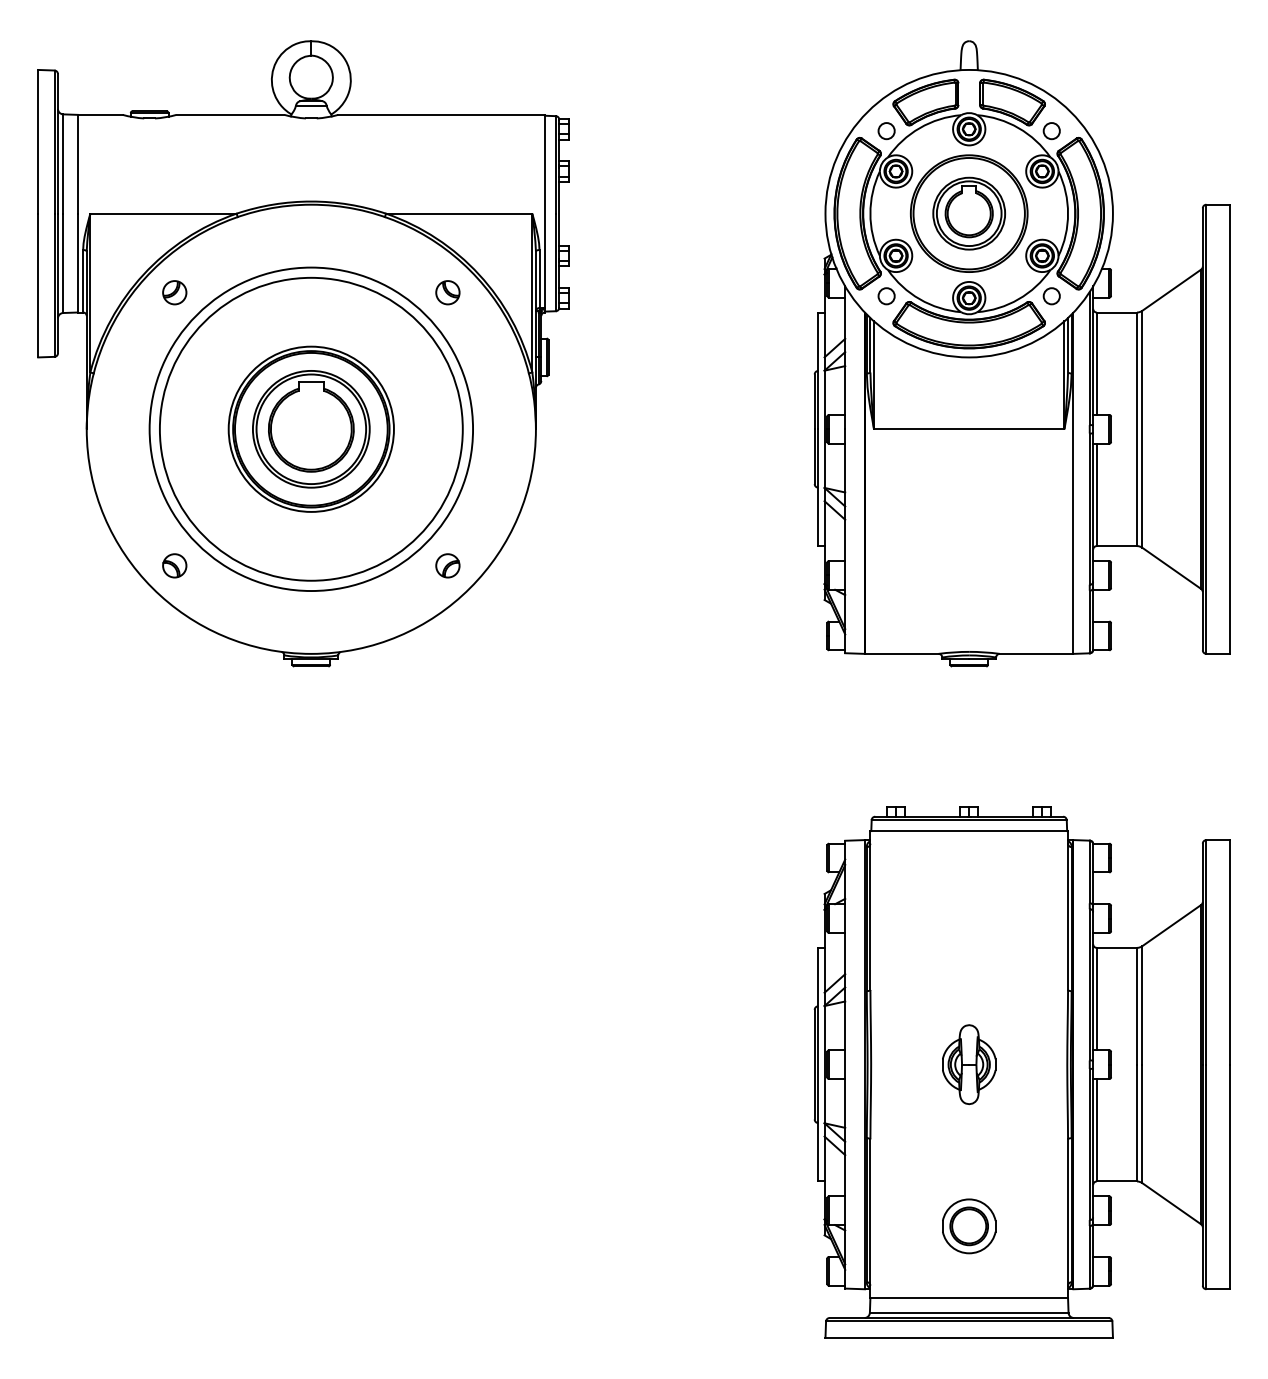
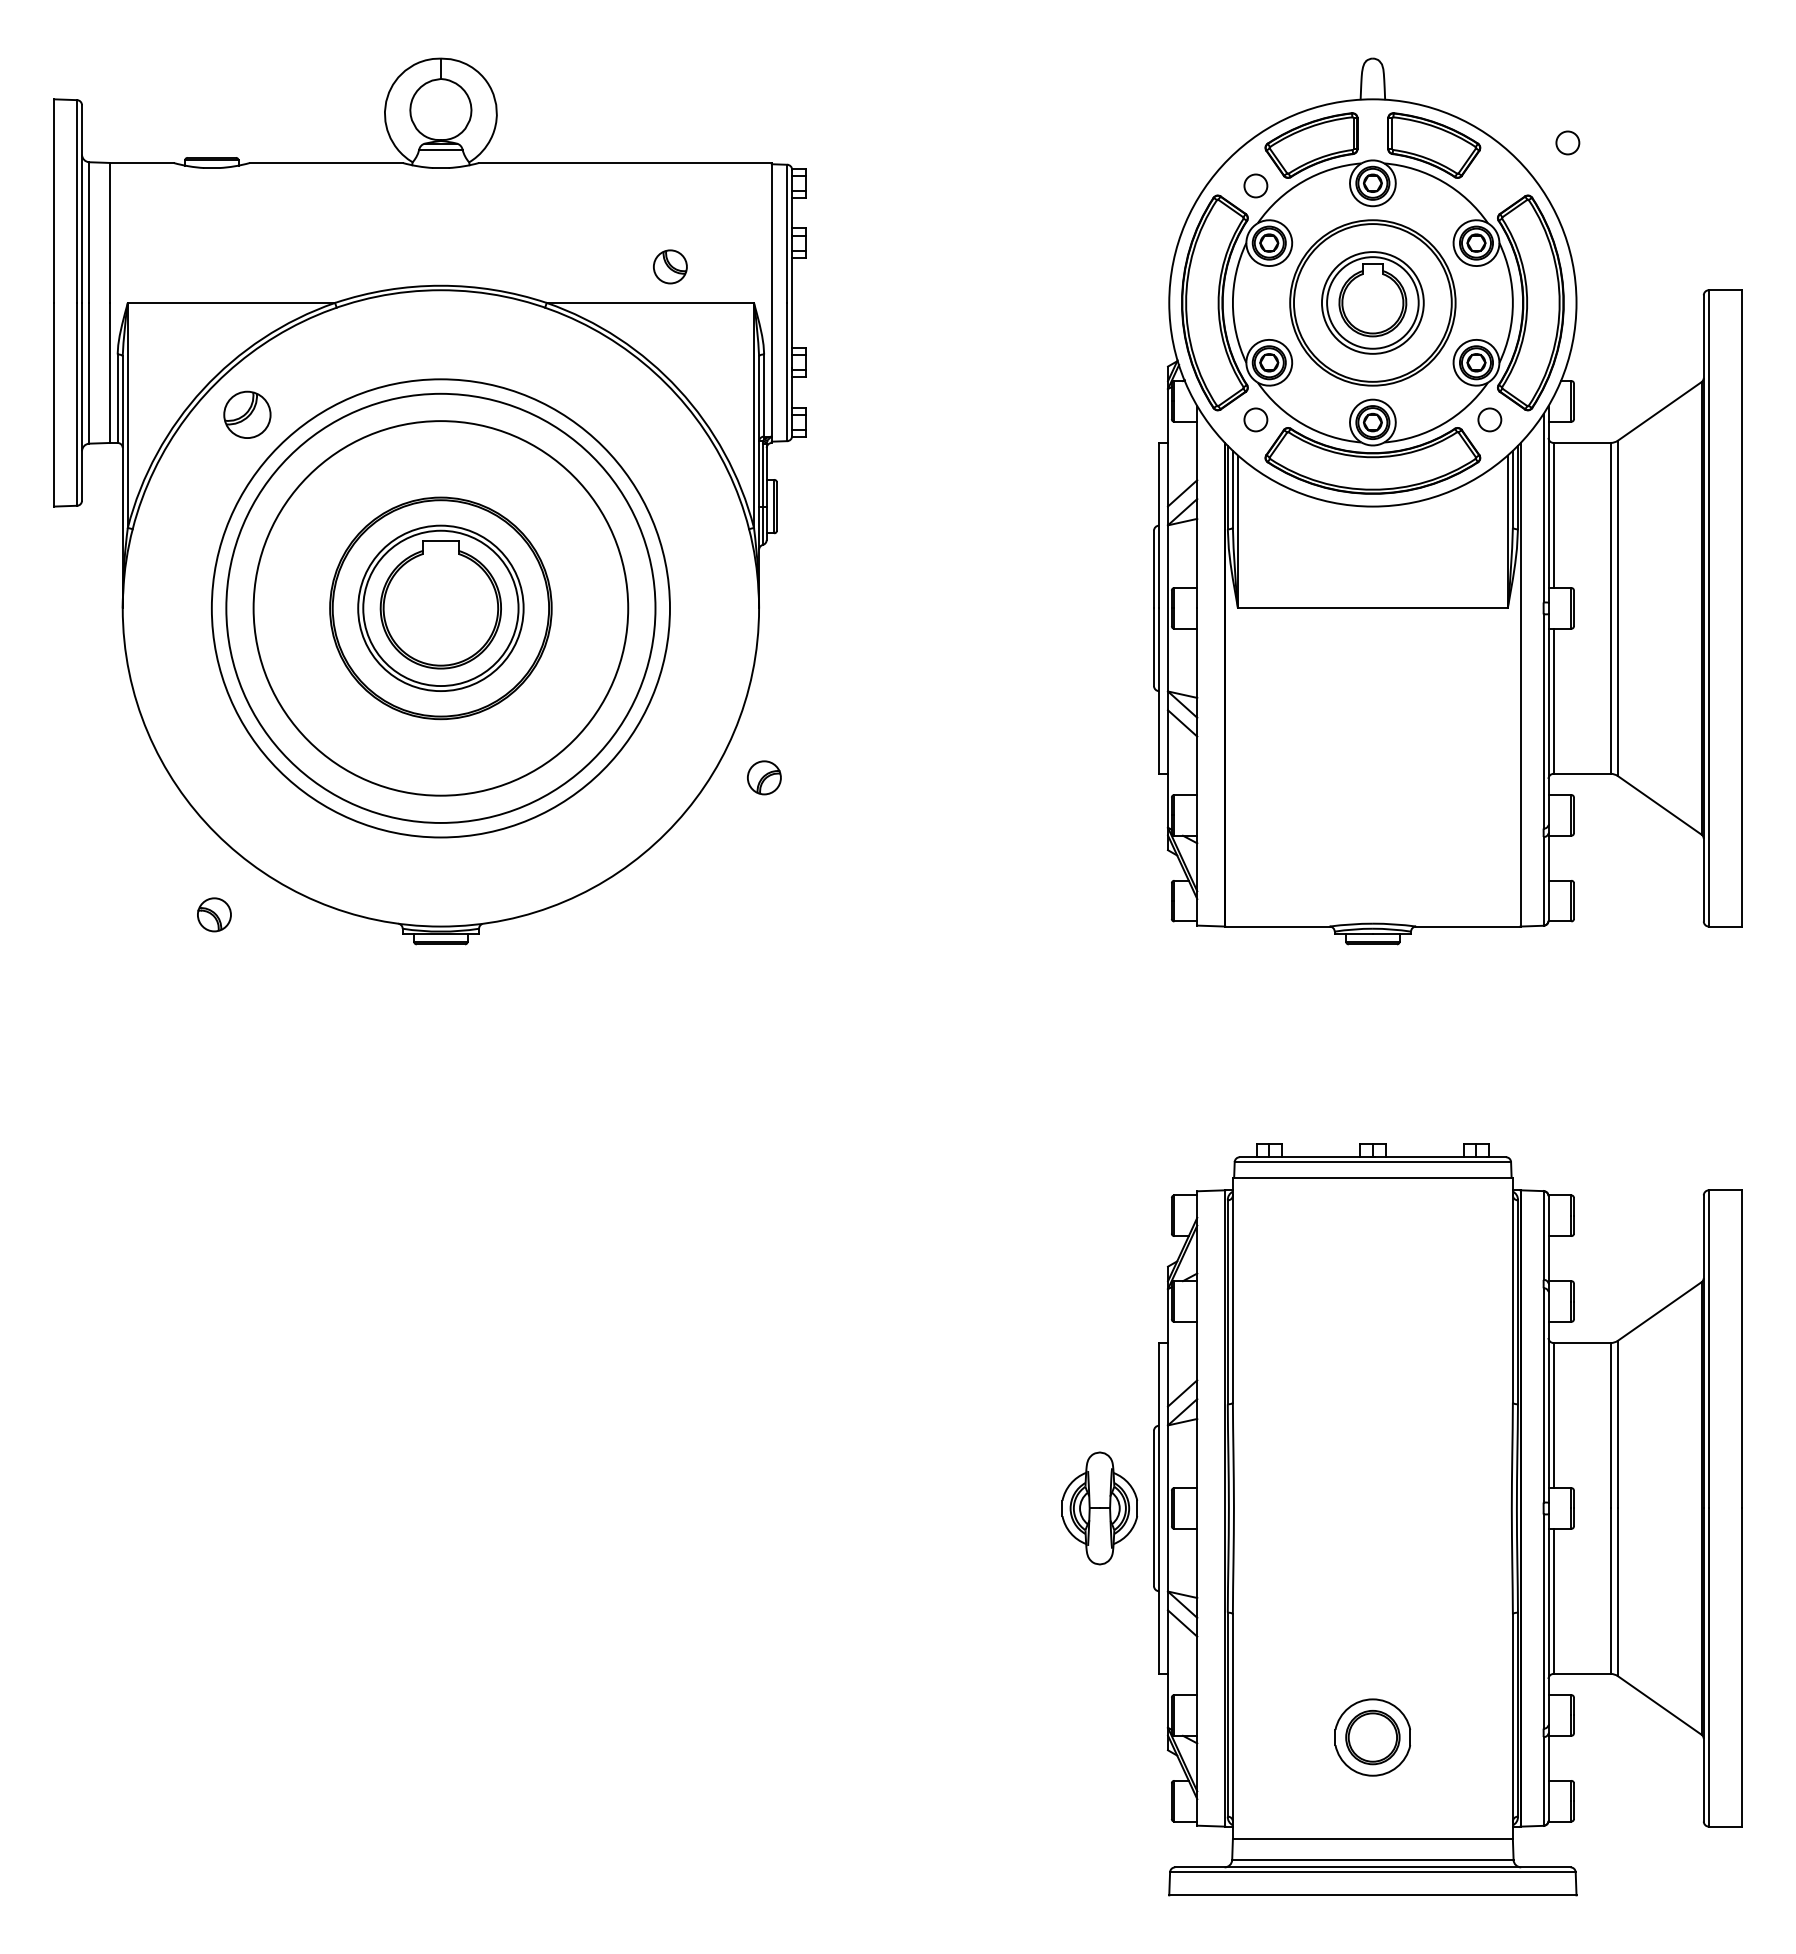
circle: (1051, 130) -> (1567, 142), moved
part: (174, 292) -> (247, 414), size x1.4
part: (447, 292) -> (670, 266), moved
circle: (311, 429) -> (440, 608), size x1.6
part: (174, 565) -> (214, 914), moved
part: (447, 565) -> (764, 777), moved
part: (968, 1064) -> (1099, 1508), moved

